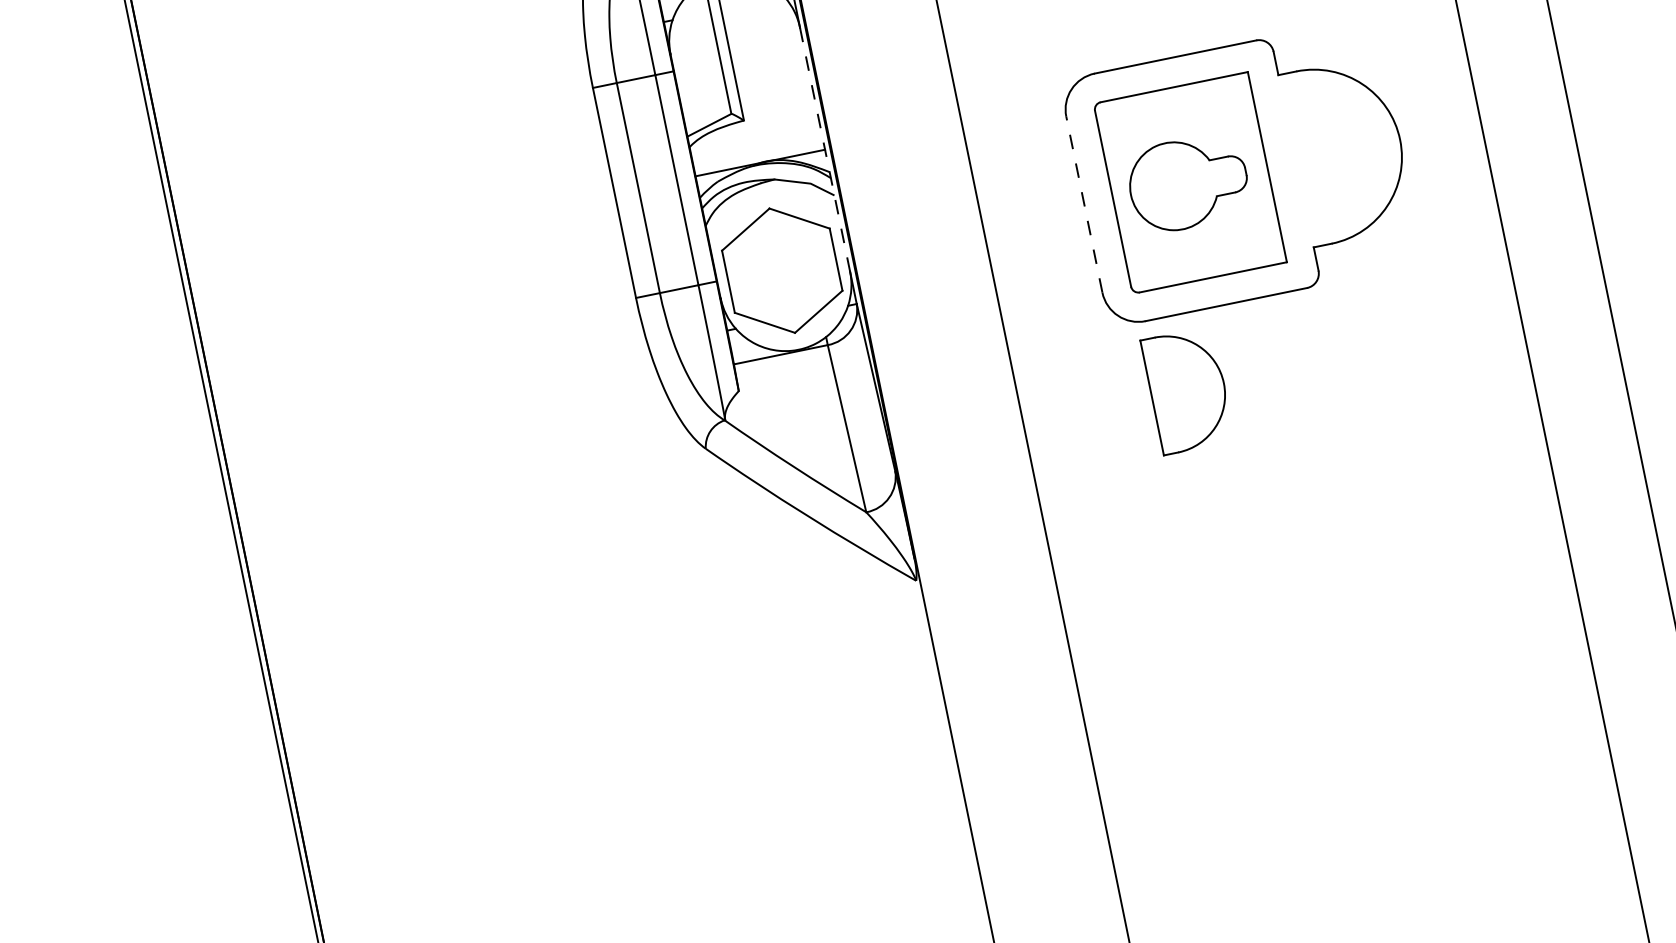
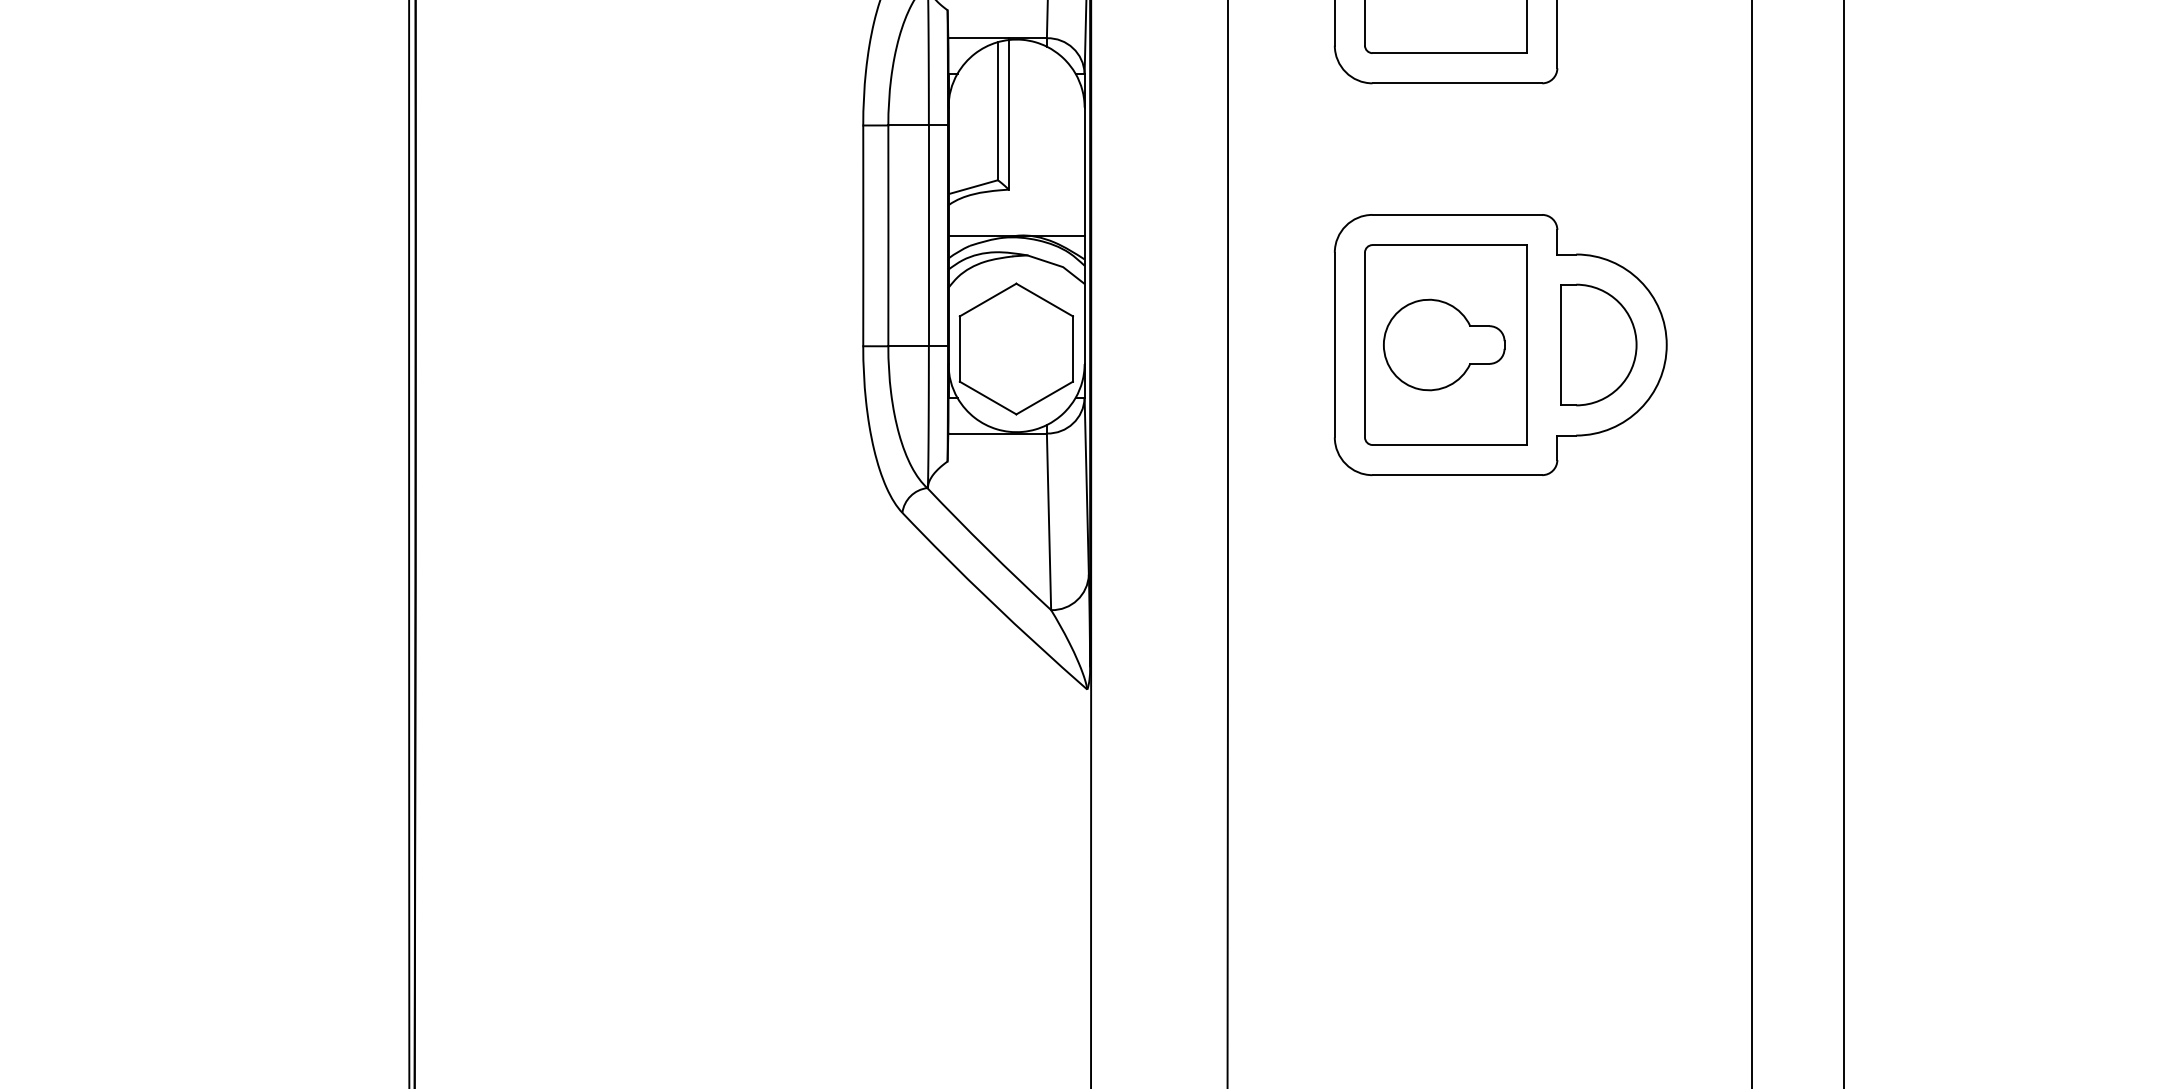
line: (825, 150) -> (1084, 236), dashed -> solid
line: (1083, 204) -> (1334, 344), dashed -> solid
part: (1187, 390) -> (1598, 344), moved

